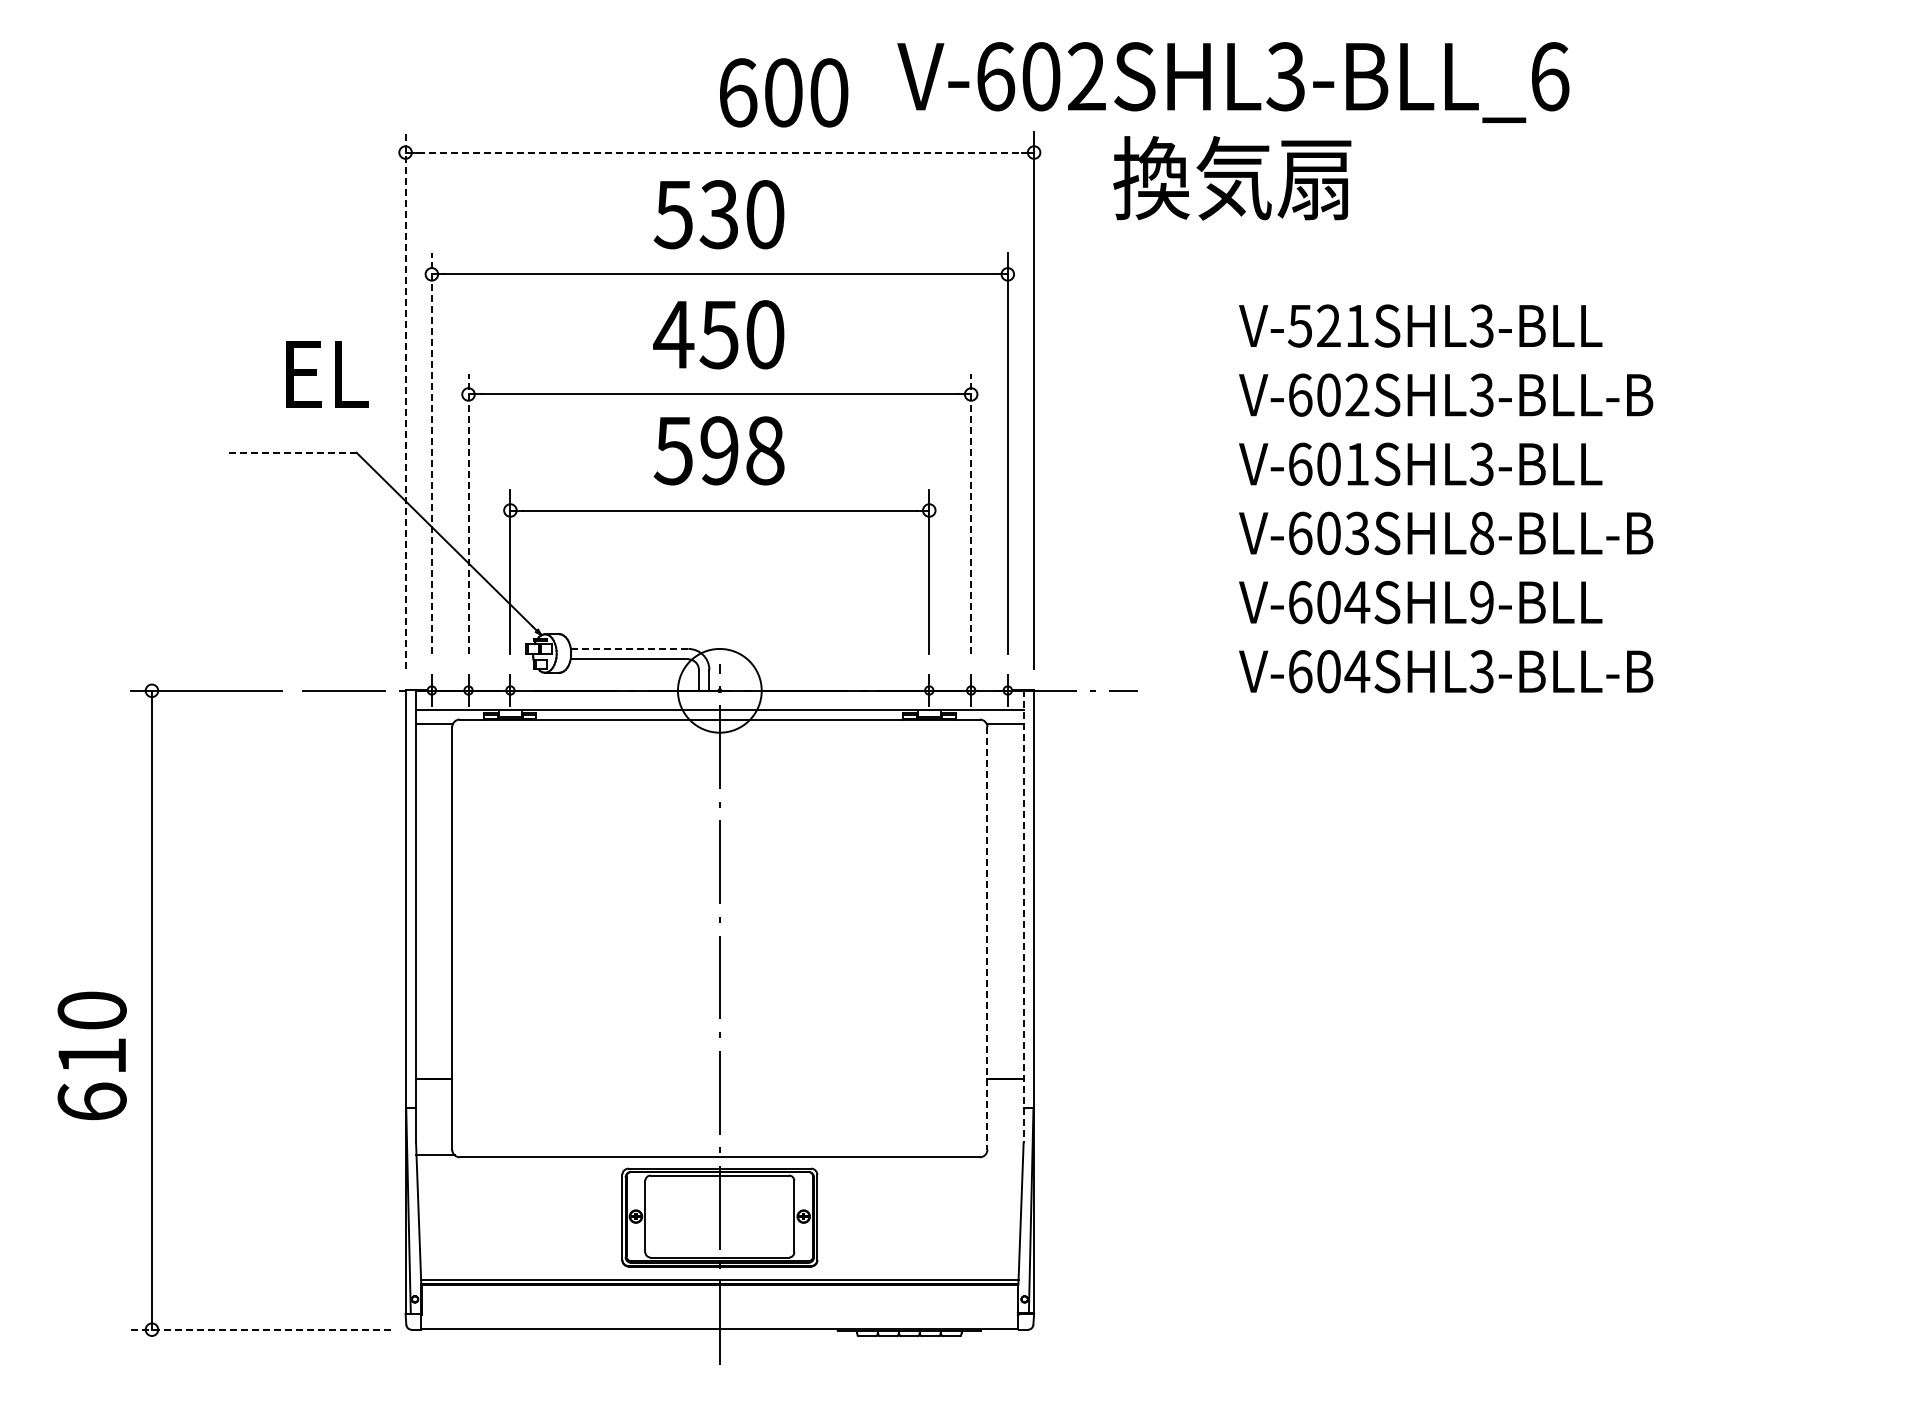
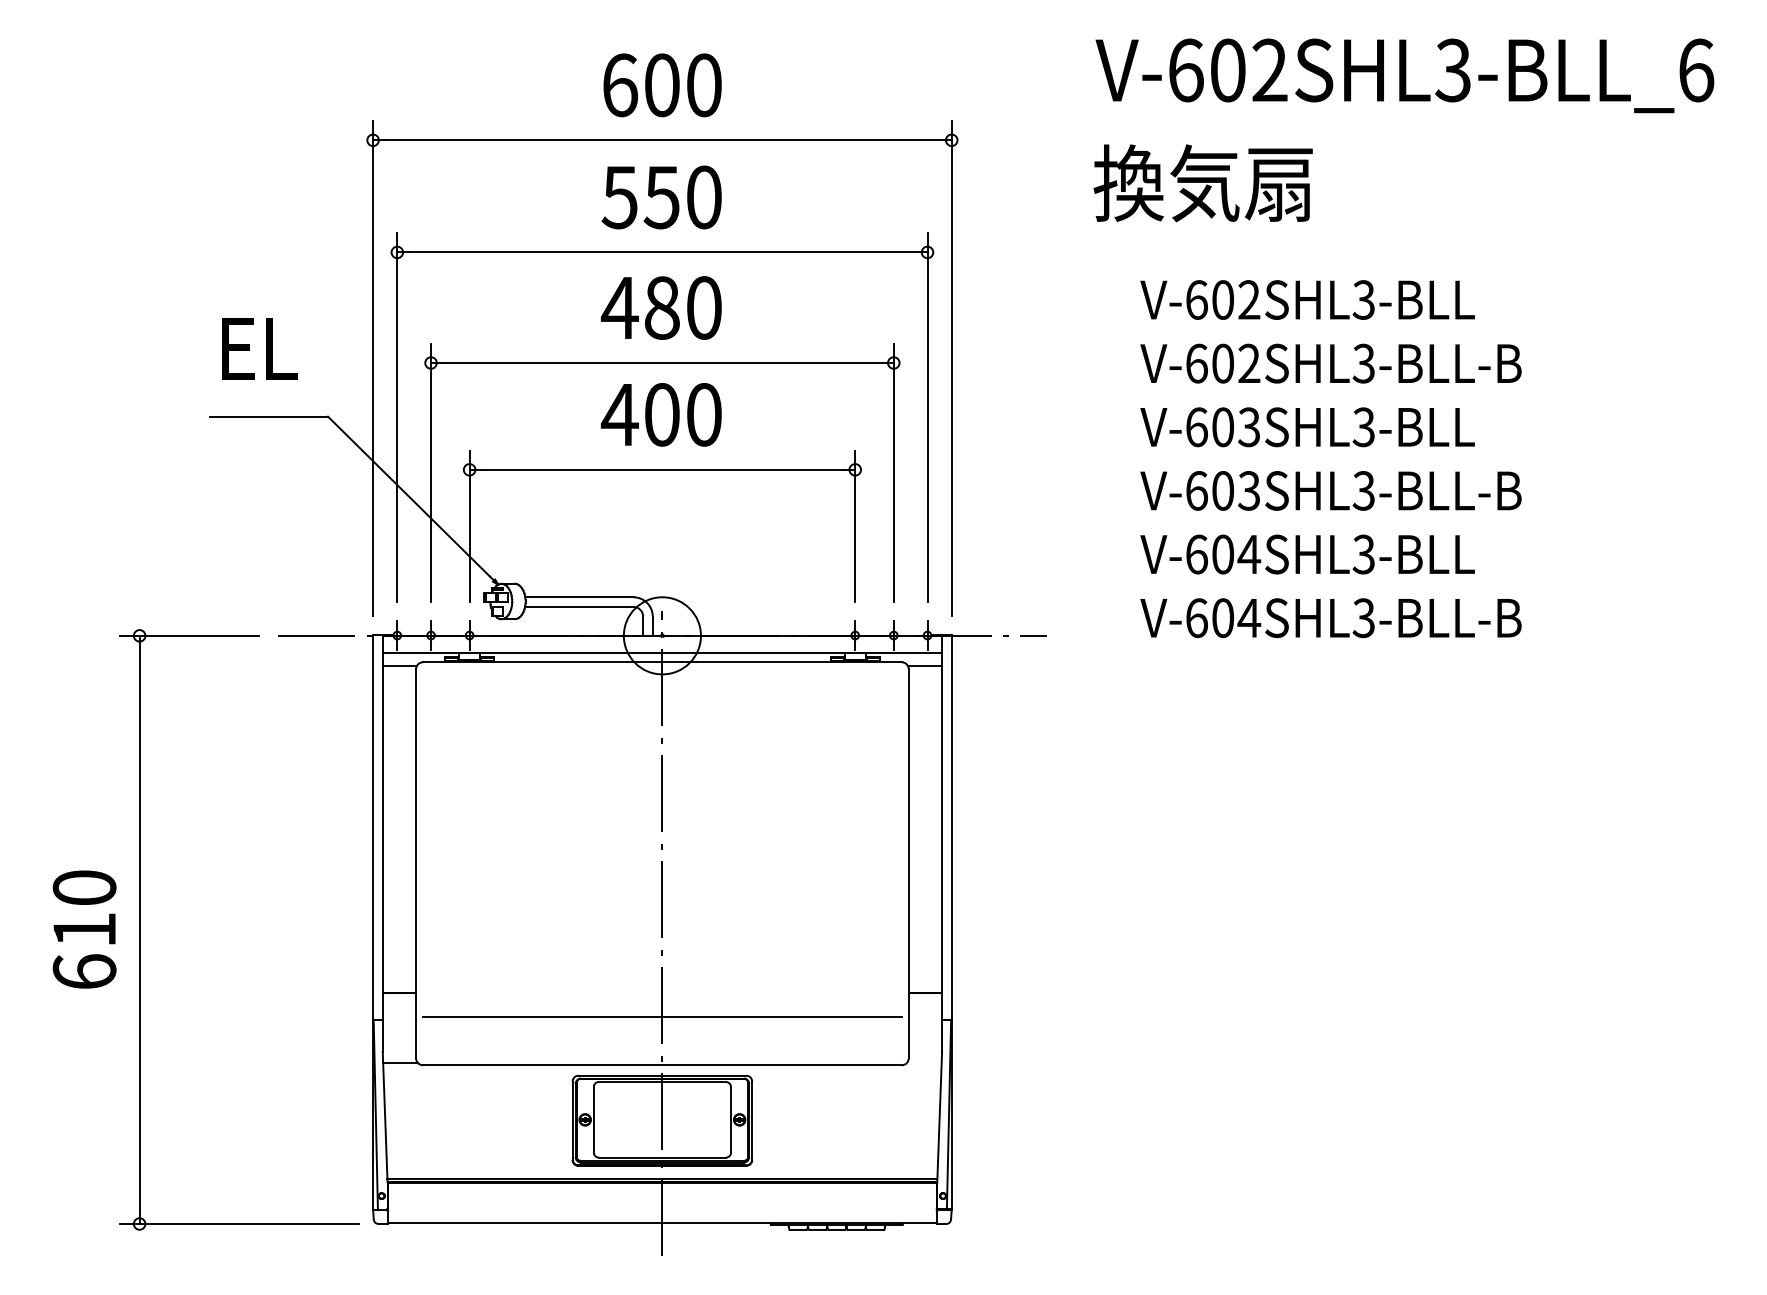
text: (1233, 82) -> (1405, 75), moved
text: (784, 92) -> (663, 85), moved
line: (719, 152) -> (662, 140), dashed -> solid
text: (1232, 178) -> (1203, 183), moved
text: (718, 214) -> (661, 197), 530 -> 550
text: (1328, 325) -> (1222, 299), V-521SHL3-BLL -> V-602SHL3-BLL
text: (718, 334) -> (661, 307), 450 -> 480
text: (327, 374) -> (259, 349), moved
line: (405, 400) -> (373, 368), dashed -> solid
text: (718, 450) -> (661, 414), 598 -> 400
line: (292, 452) -> (268, 416), dashed -> solid
line: (431, 453) -> (396, 417), dashed -> solid
text: (1356, 463) -> (1248, 426), V-601SHL3-BLL -> V-603SHL3-BLL
line: (468, 513) -> (431, 472), dashed -> solid
line: (971, 513) -> (894, 472), dashed -> solid
text: (1481, 532) -> (1363, 490), V-603SHL8-BLL-B -> V-603SHL3-BLL-B
text: (1481, 602) -> (1363, 554), V-604SHL9-BLL -> V-604SHL3-BLL
line: (629, 648) -> (579, 596), dashed -> solid
line: (1023, 917) -> (941, 844), dashed -> solid
line: (987, 938) -> (908, 863), dashed -> solid
text: (91, 1055) -> (83, 929), moved
line: (719, 1104) -> (662, 1016), added
line: (260, 1329) -> (239, 1223), dashed -> solid

